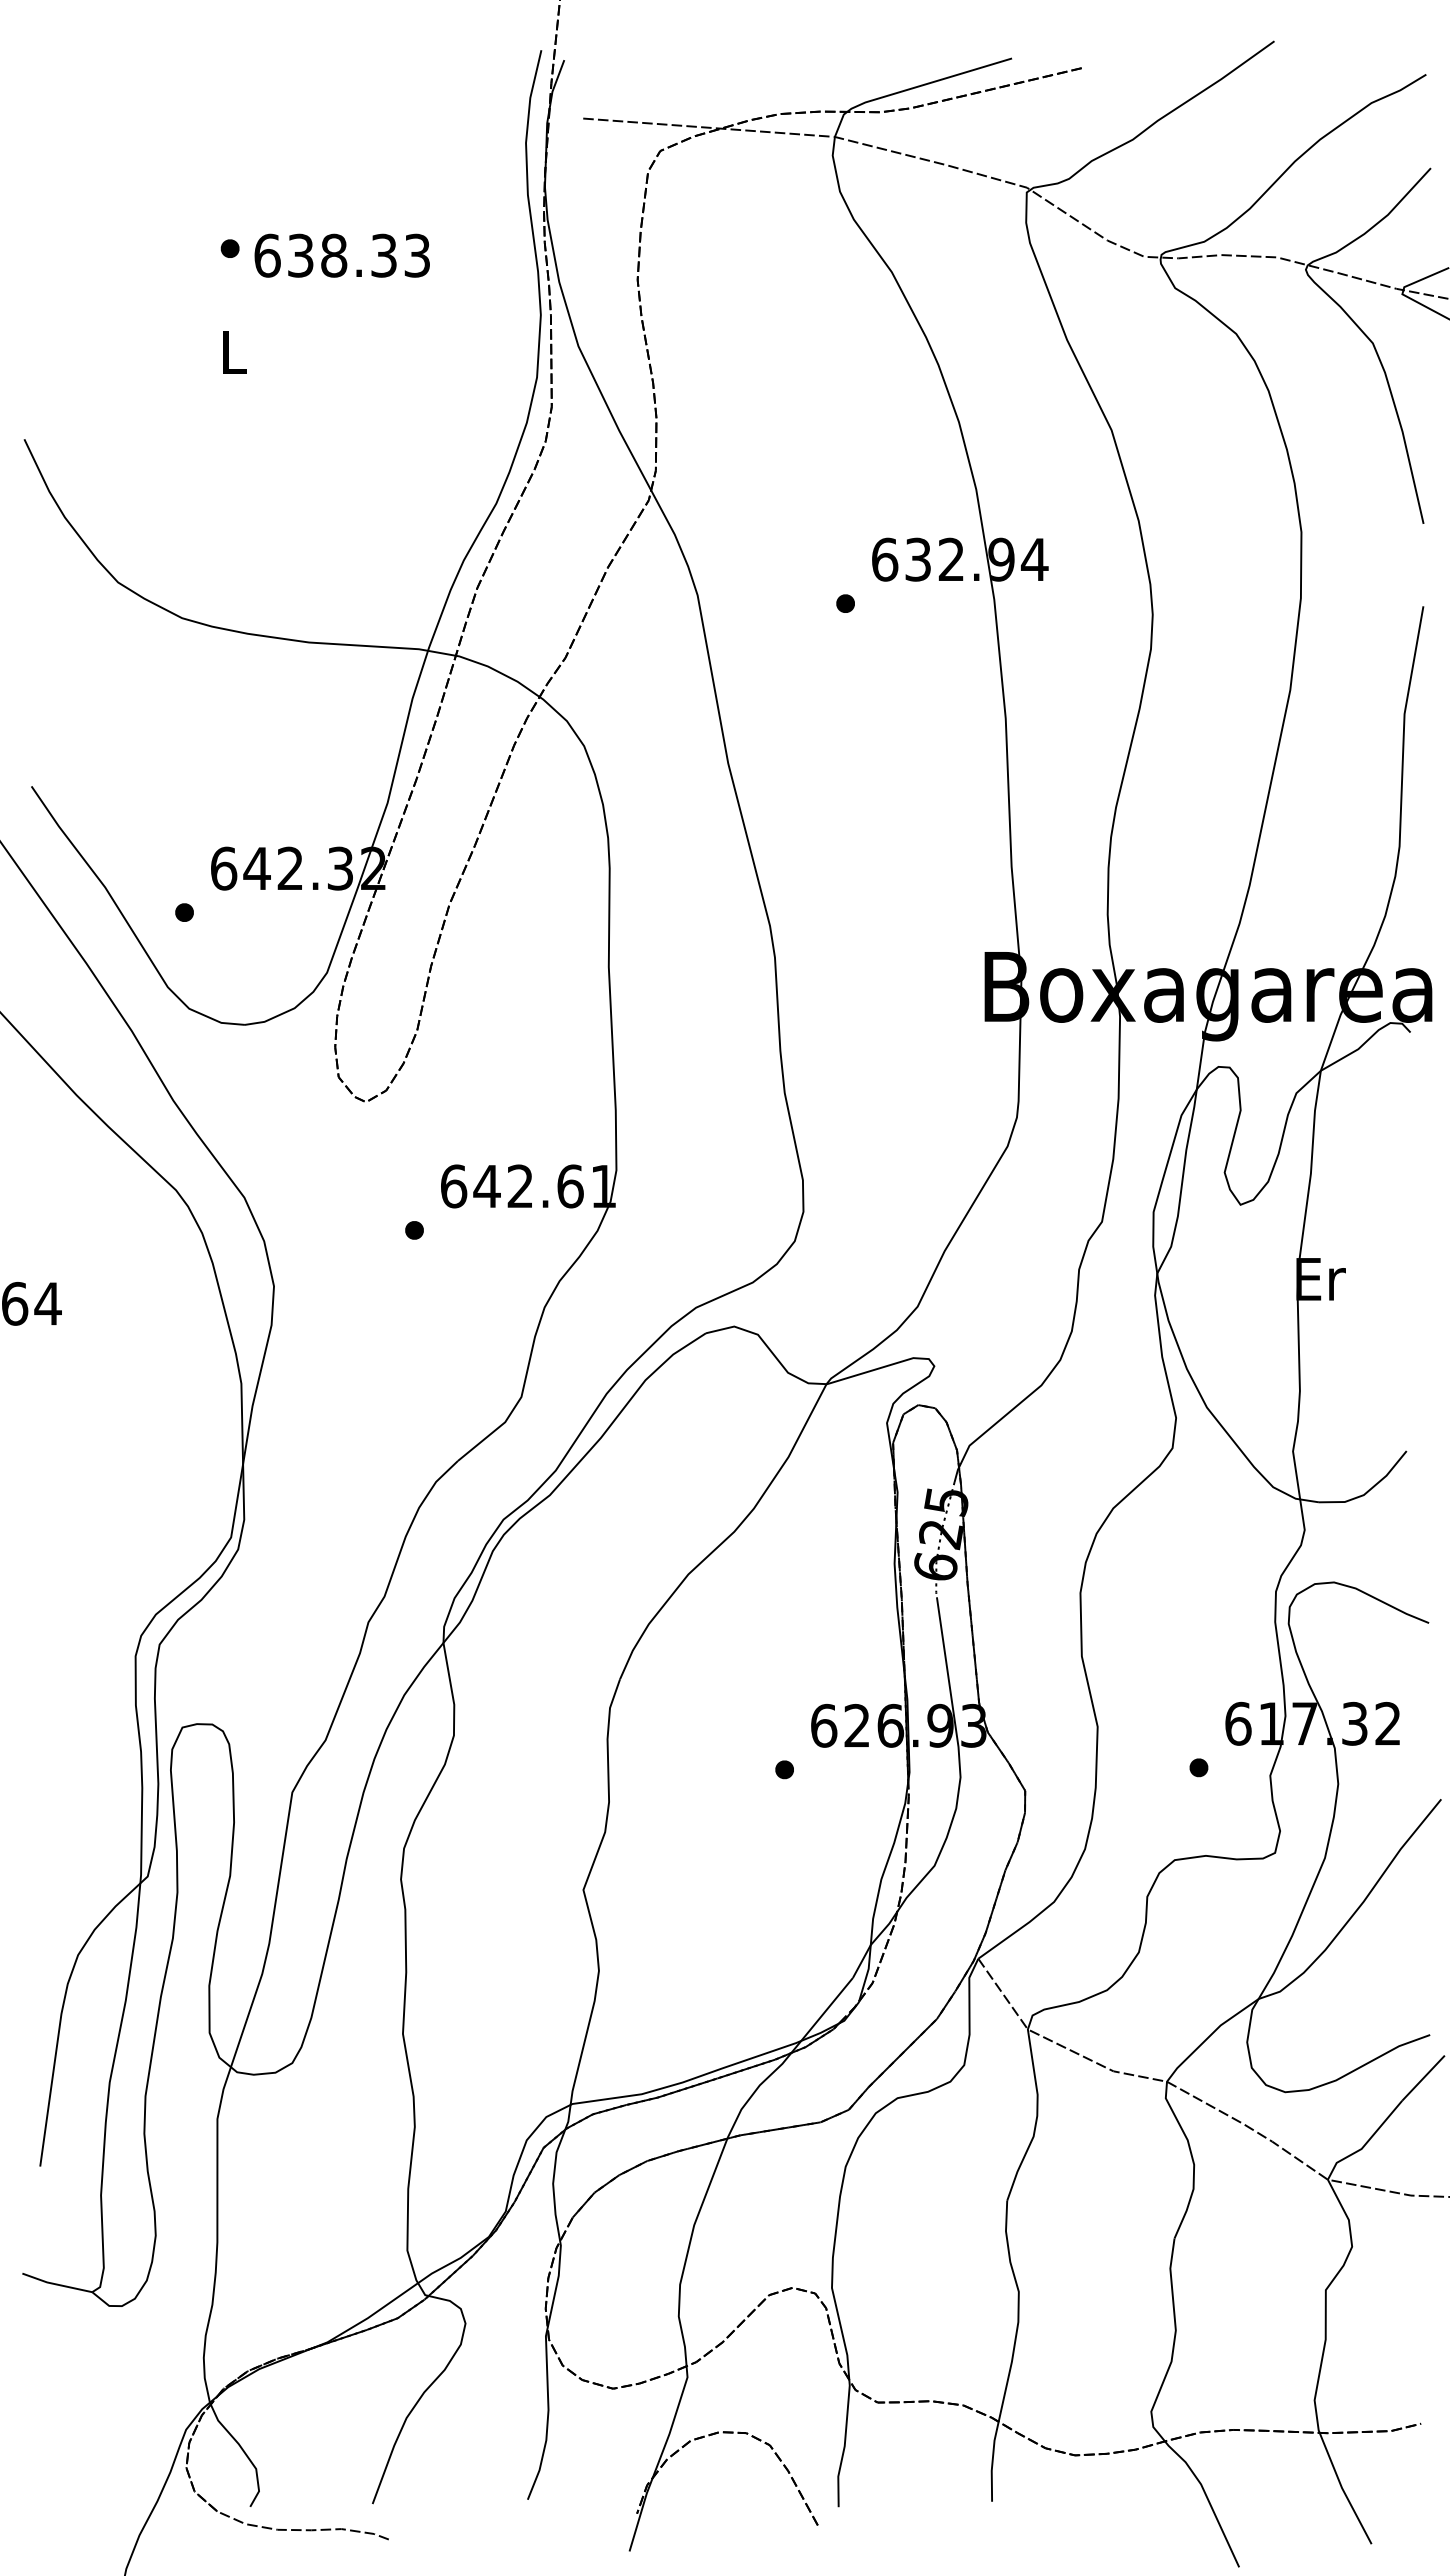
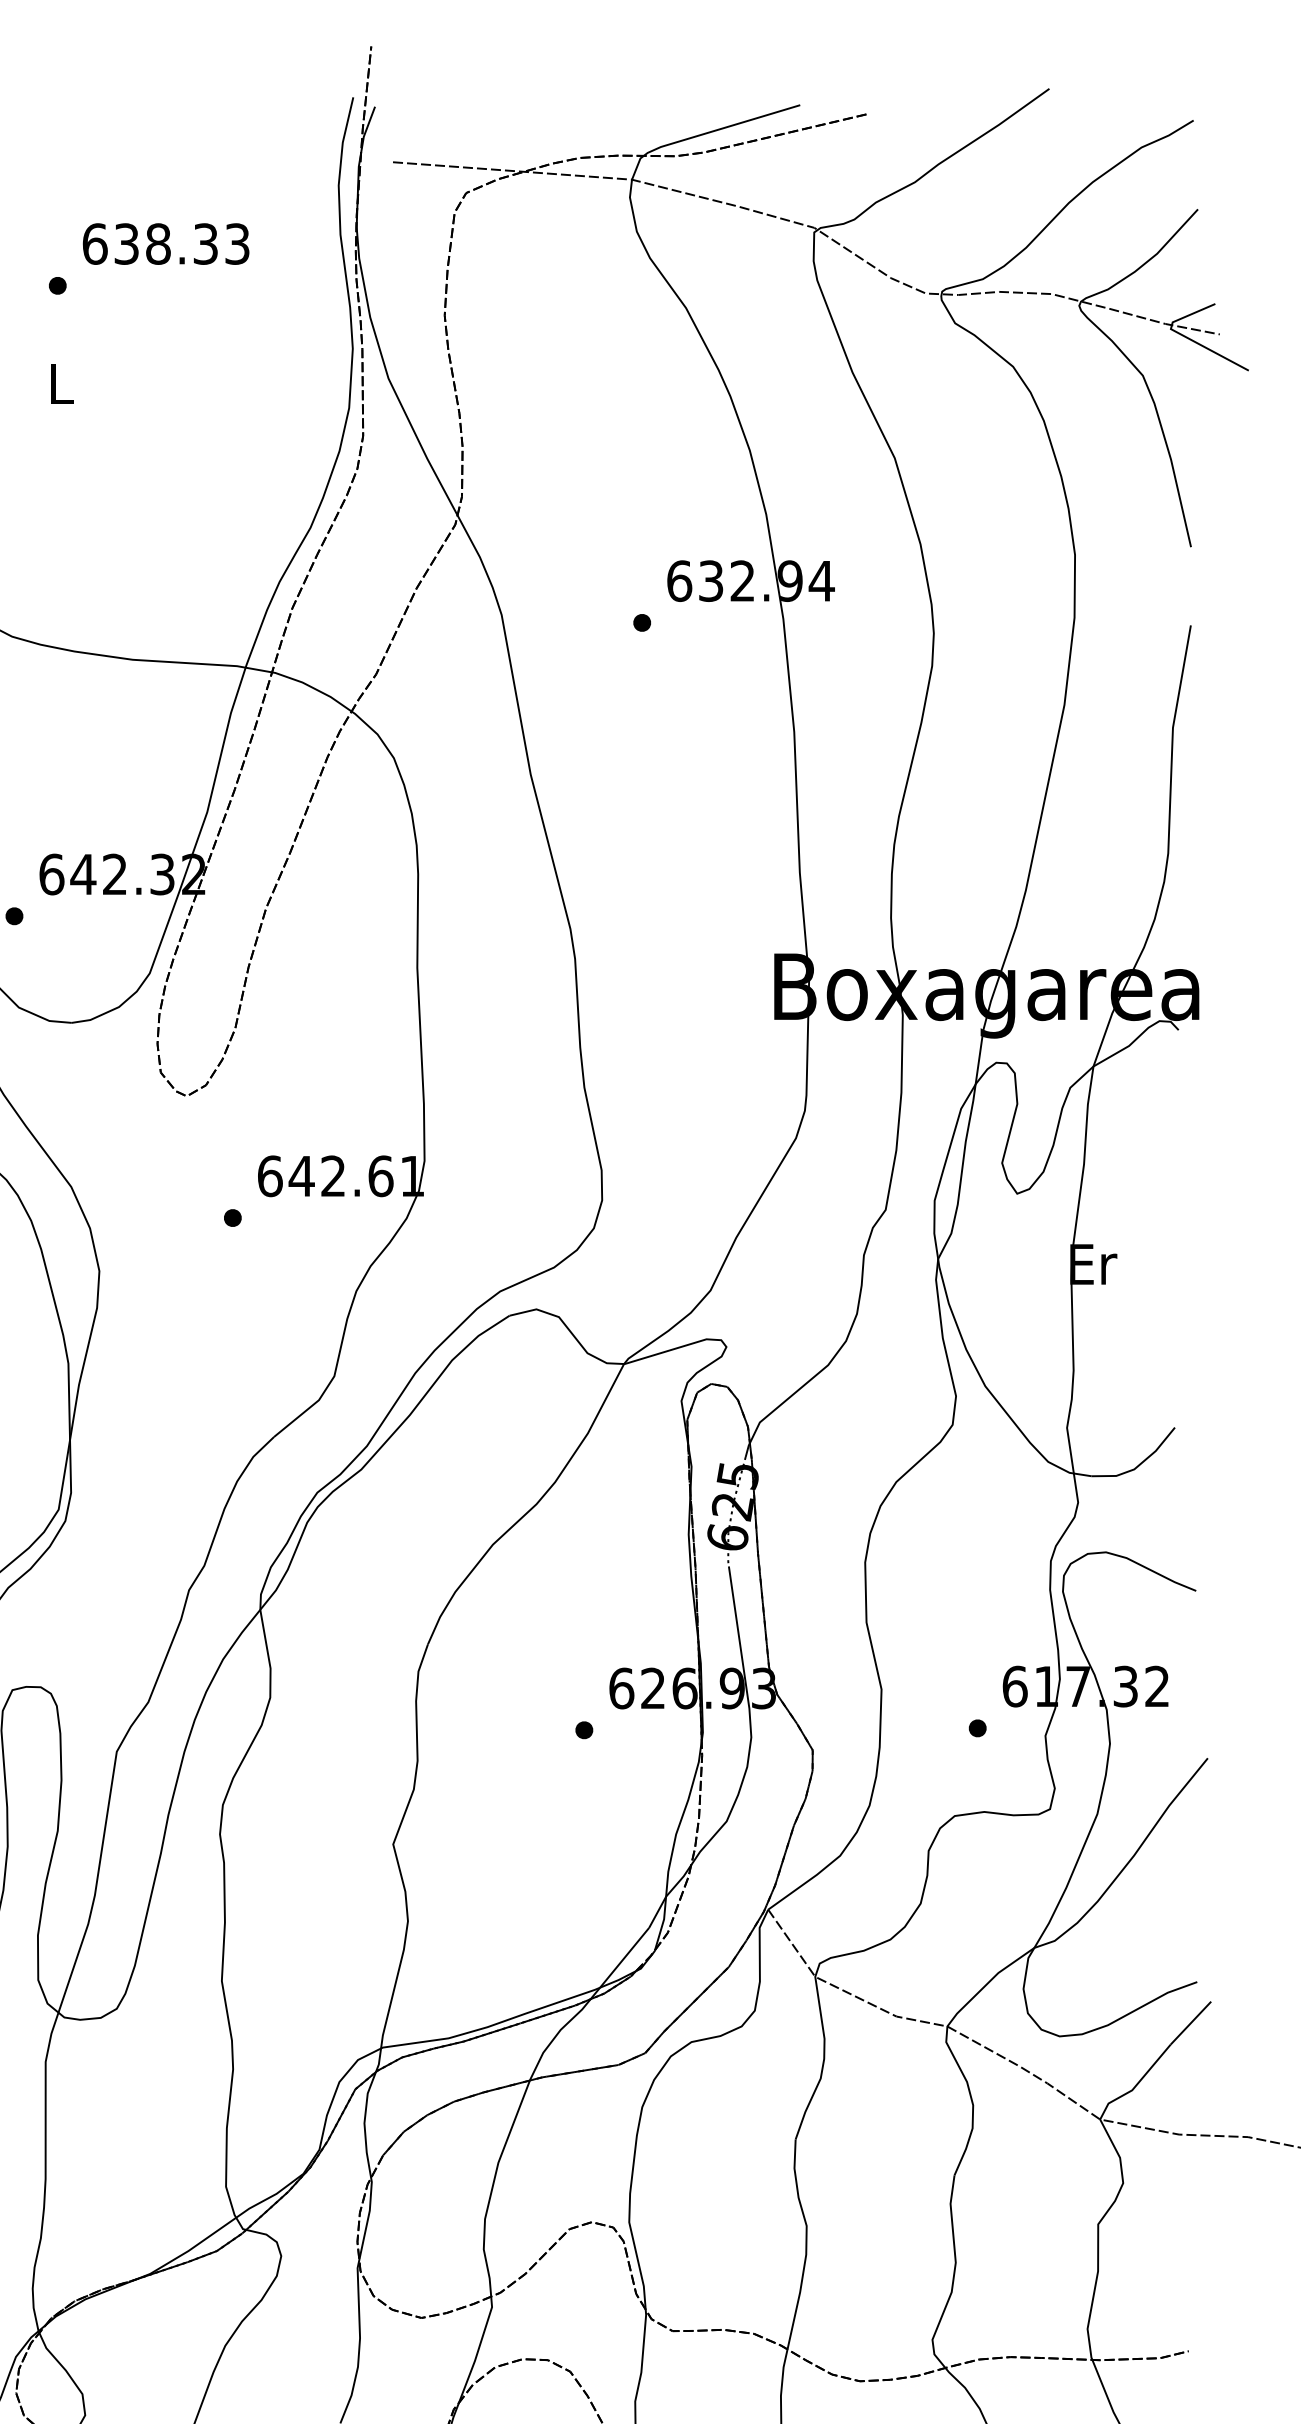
text: (341, 255) -> (165, 243), moved

